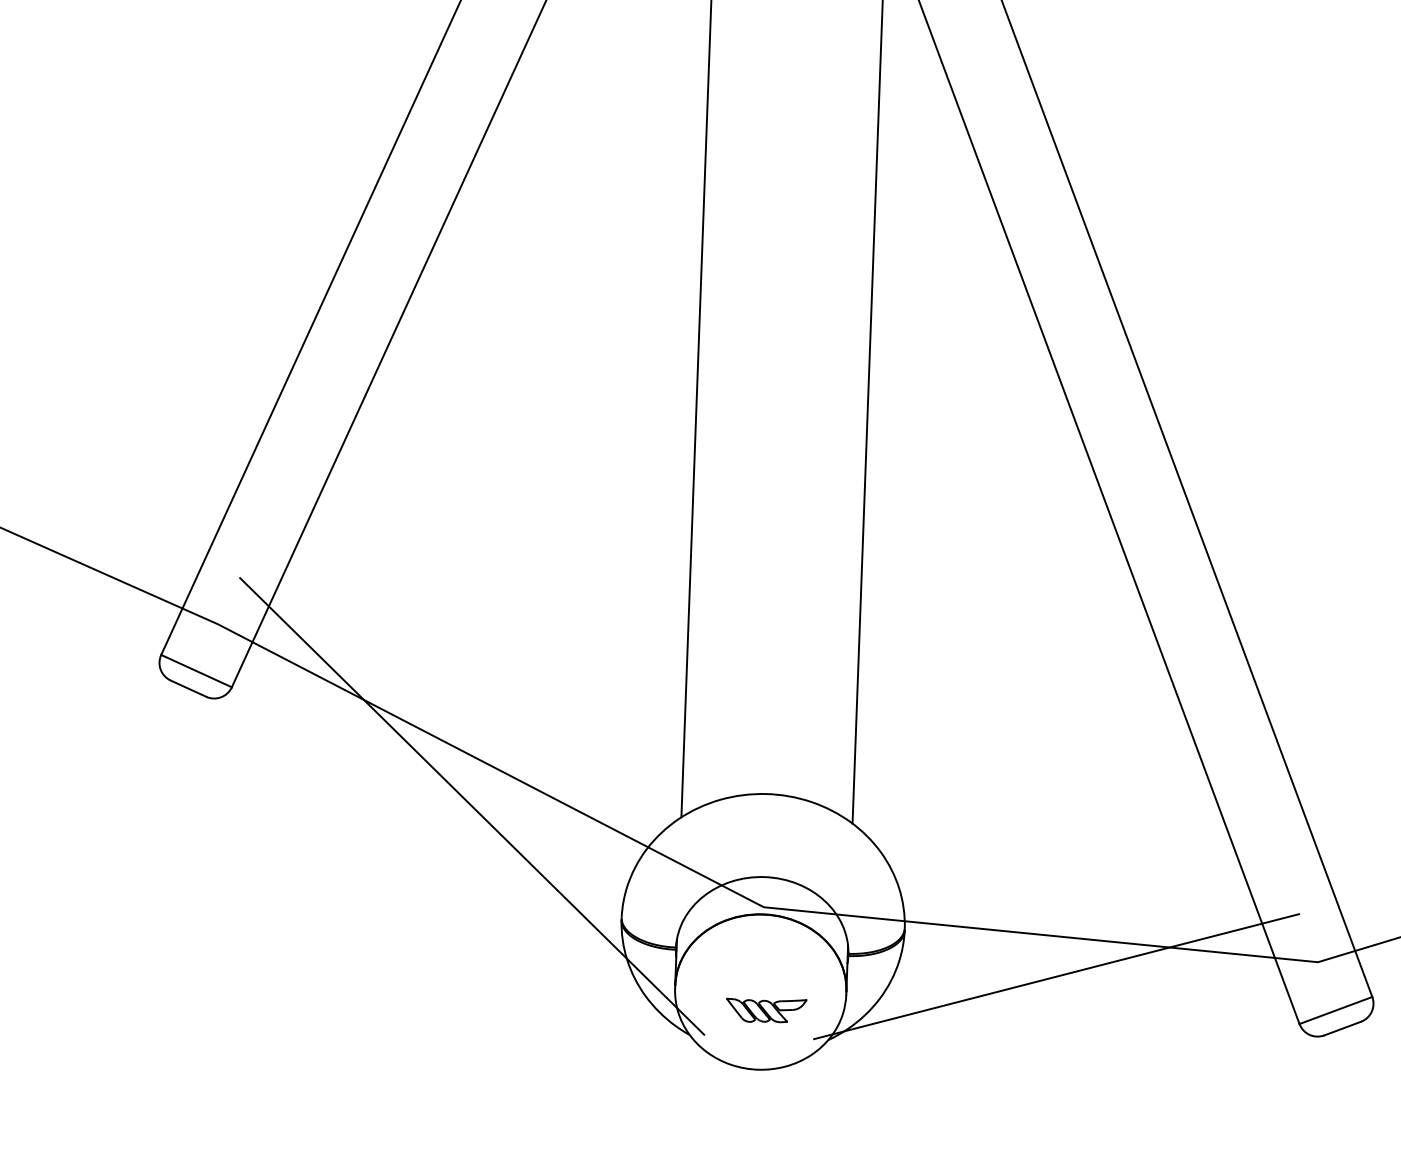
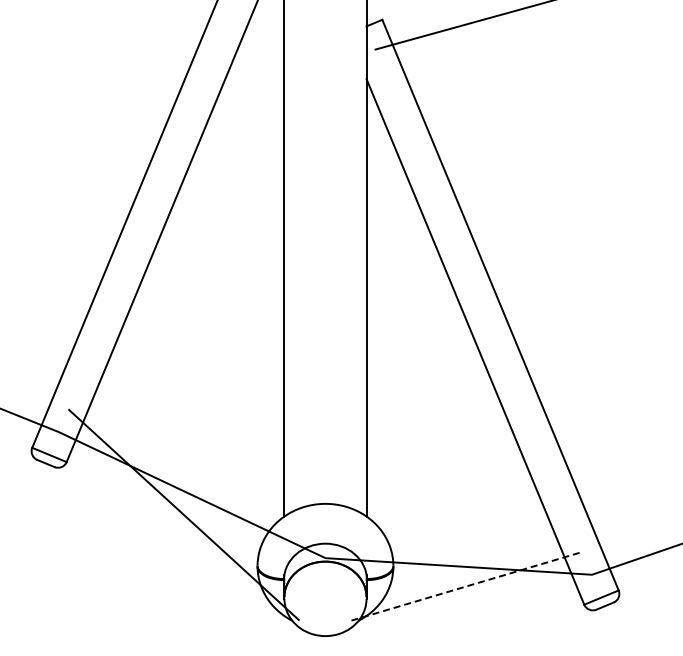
line: (1057, 977) -> (467, 586), solid -> dashed
part: (766, 1010) -> (328, 607), removed

